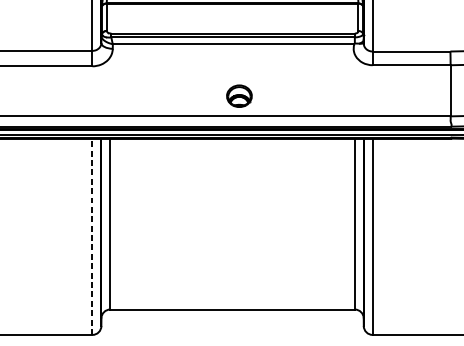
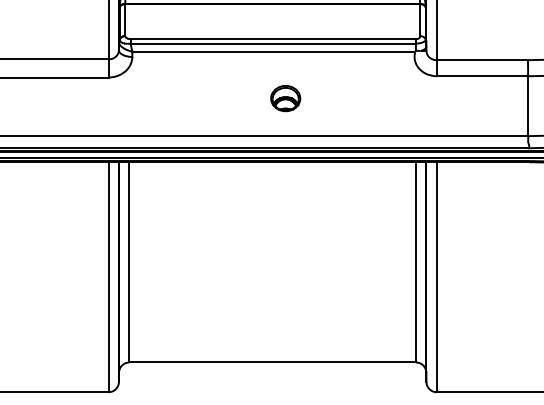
part: (239, 96) -> (285, 98), moved
line: (92, 236) -> (108, 276), dashed -> solid

